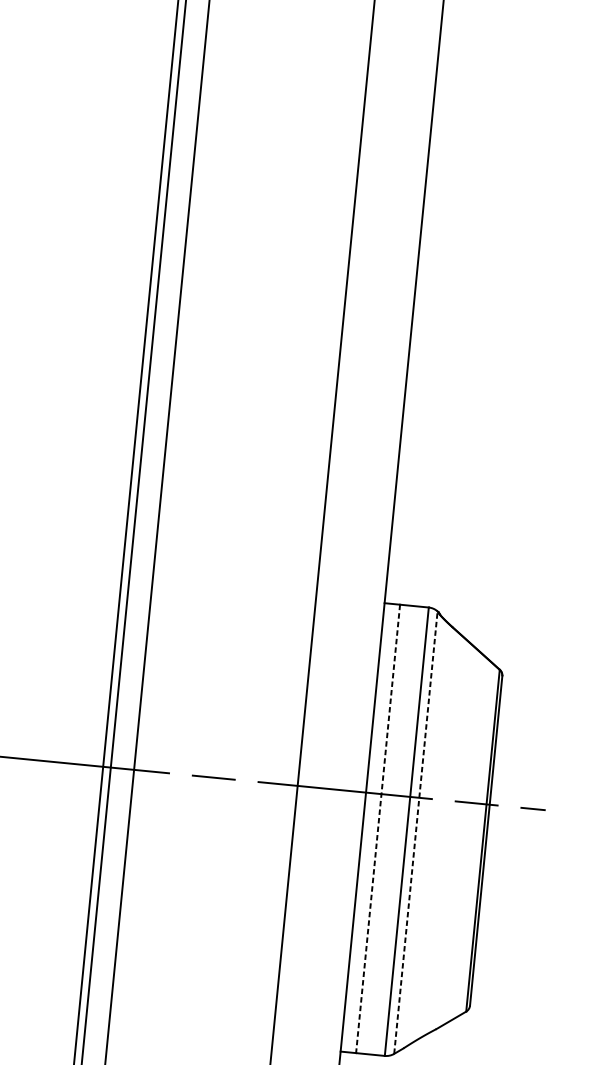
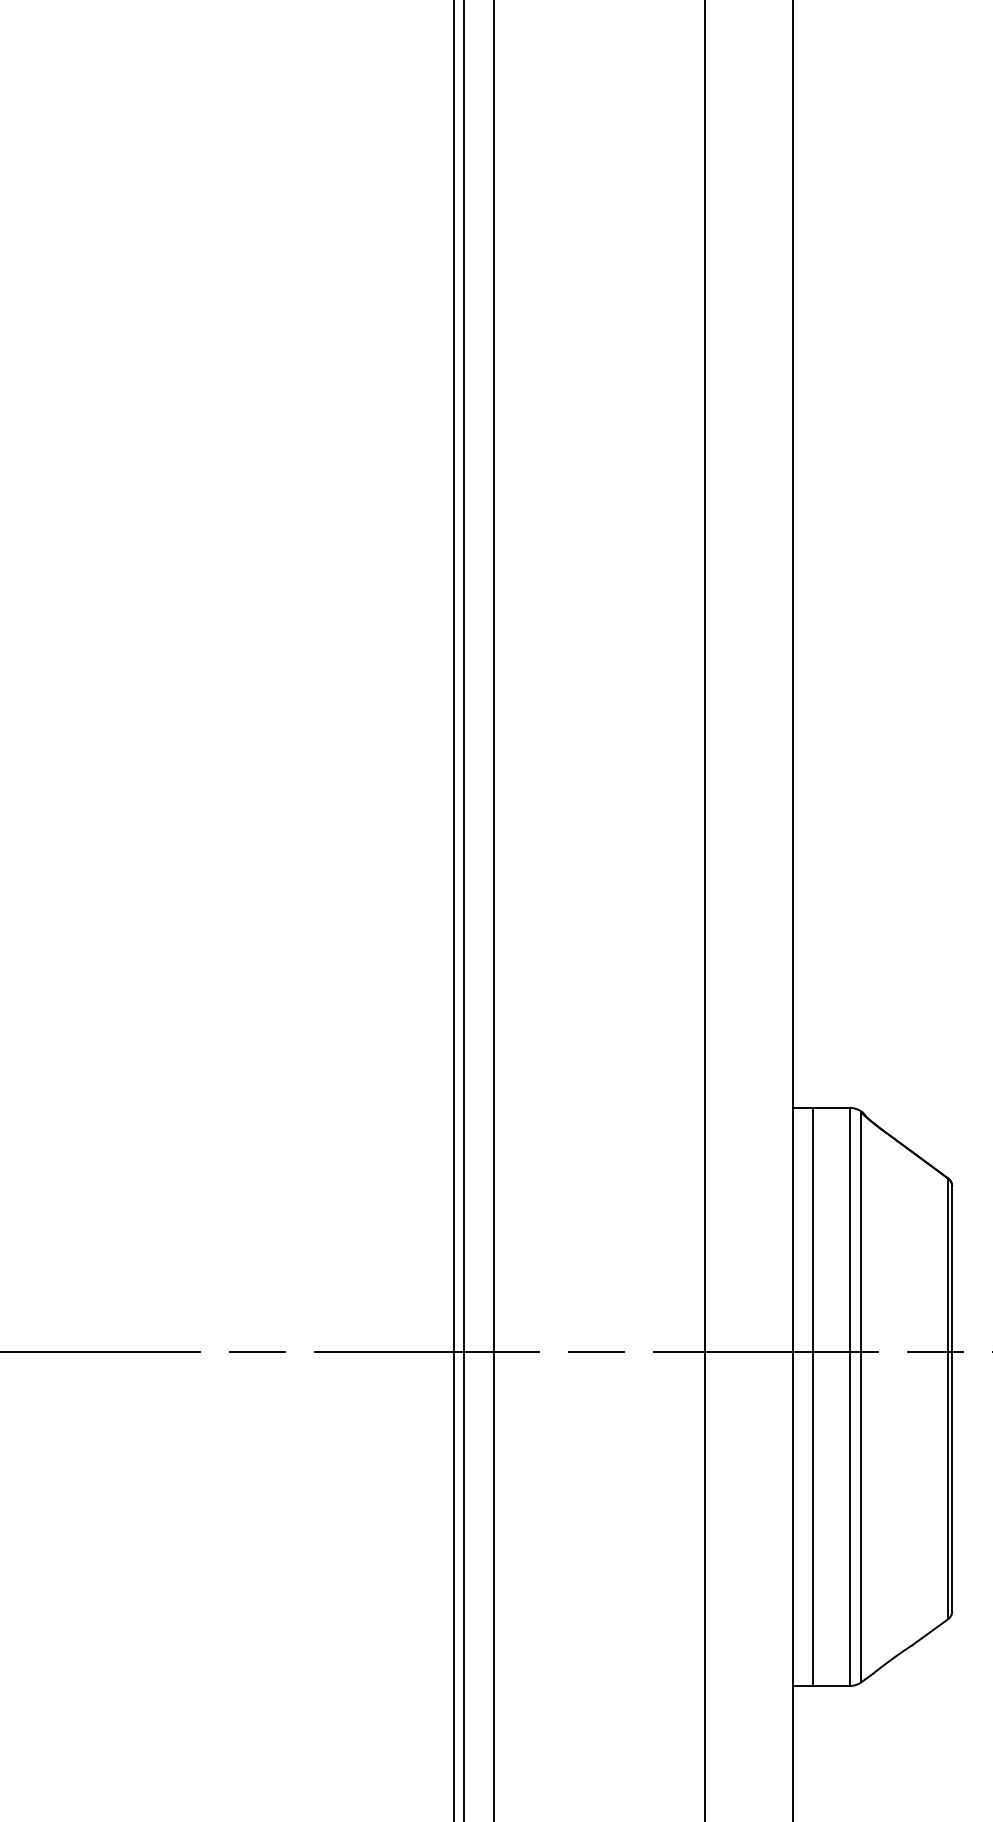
line: (377, 829) -> (812, 1397), dashed -> solid
line: (415, 832) -> (861, 1396), dashed -> solid

